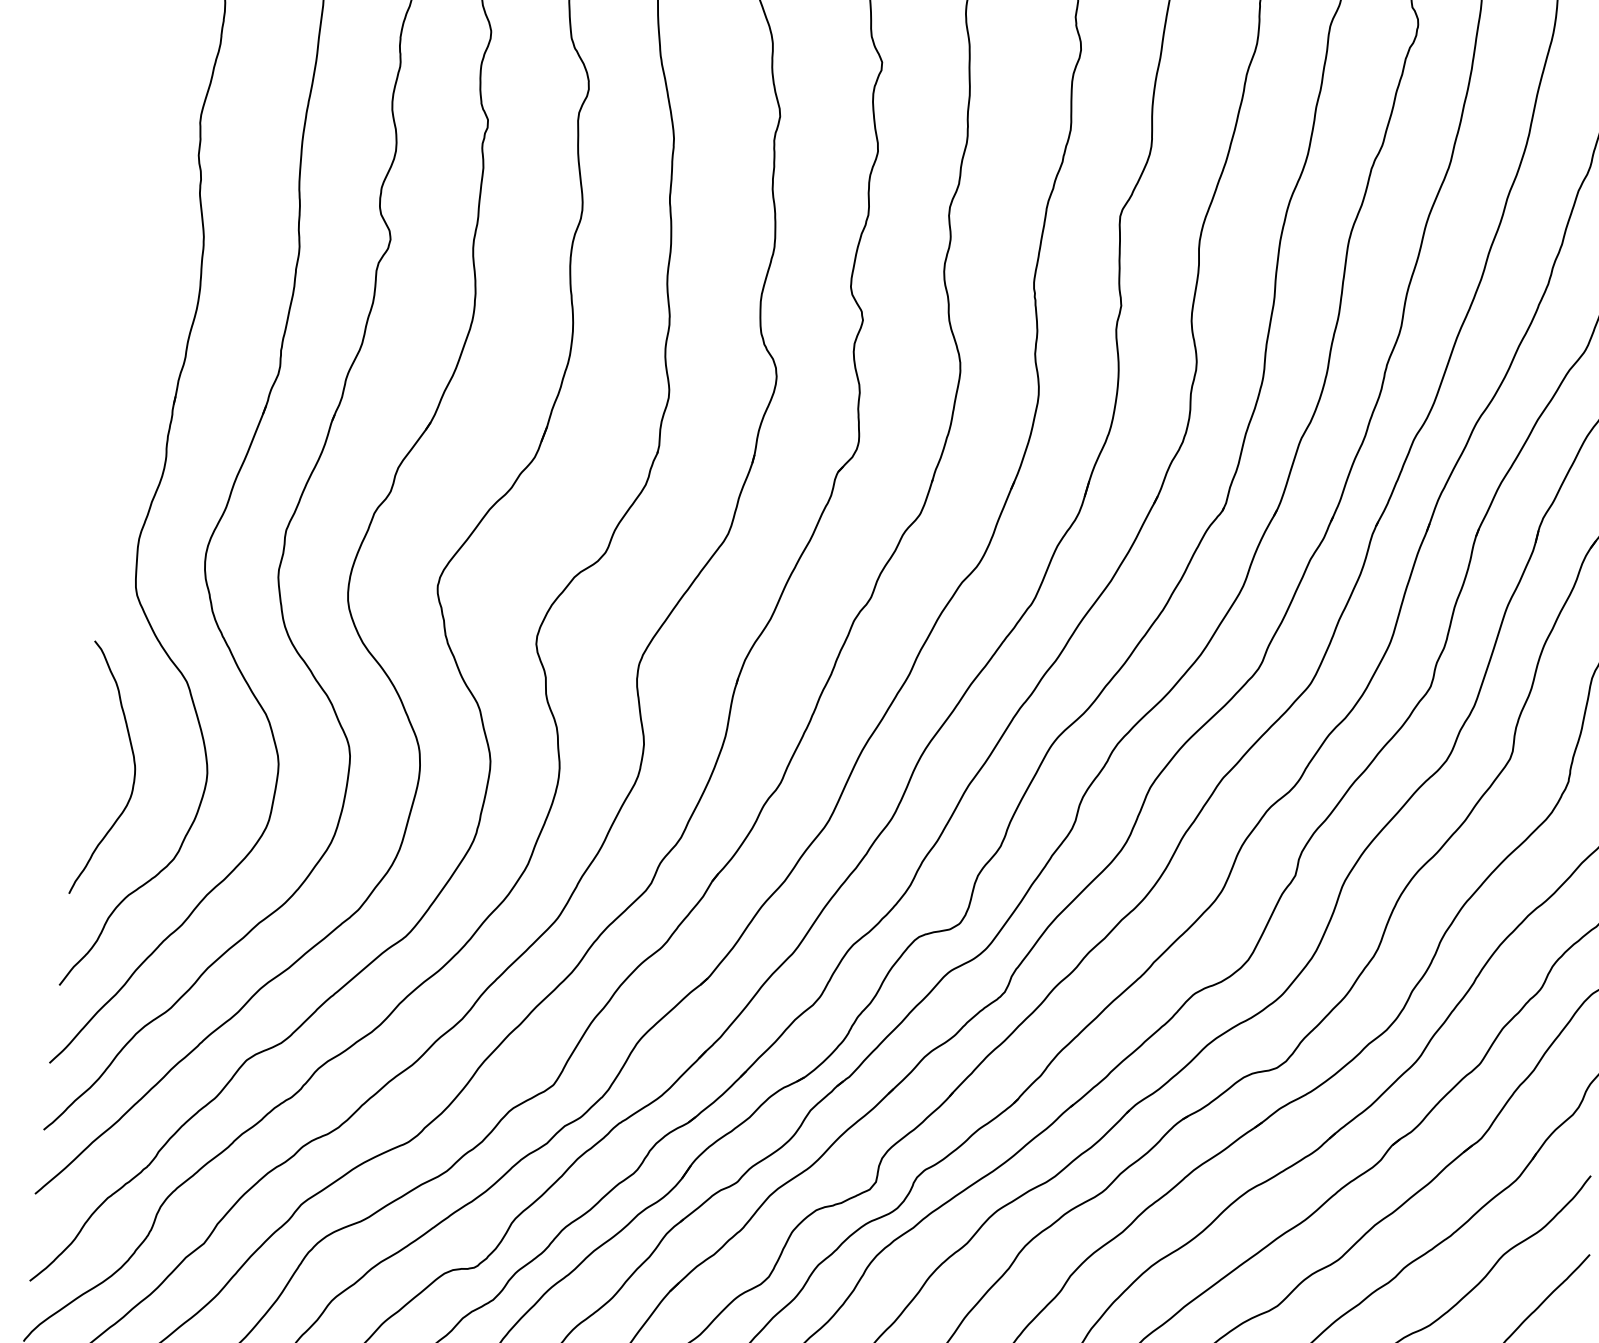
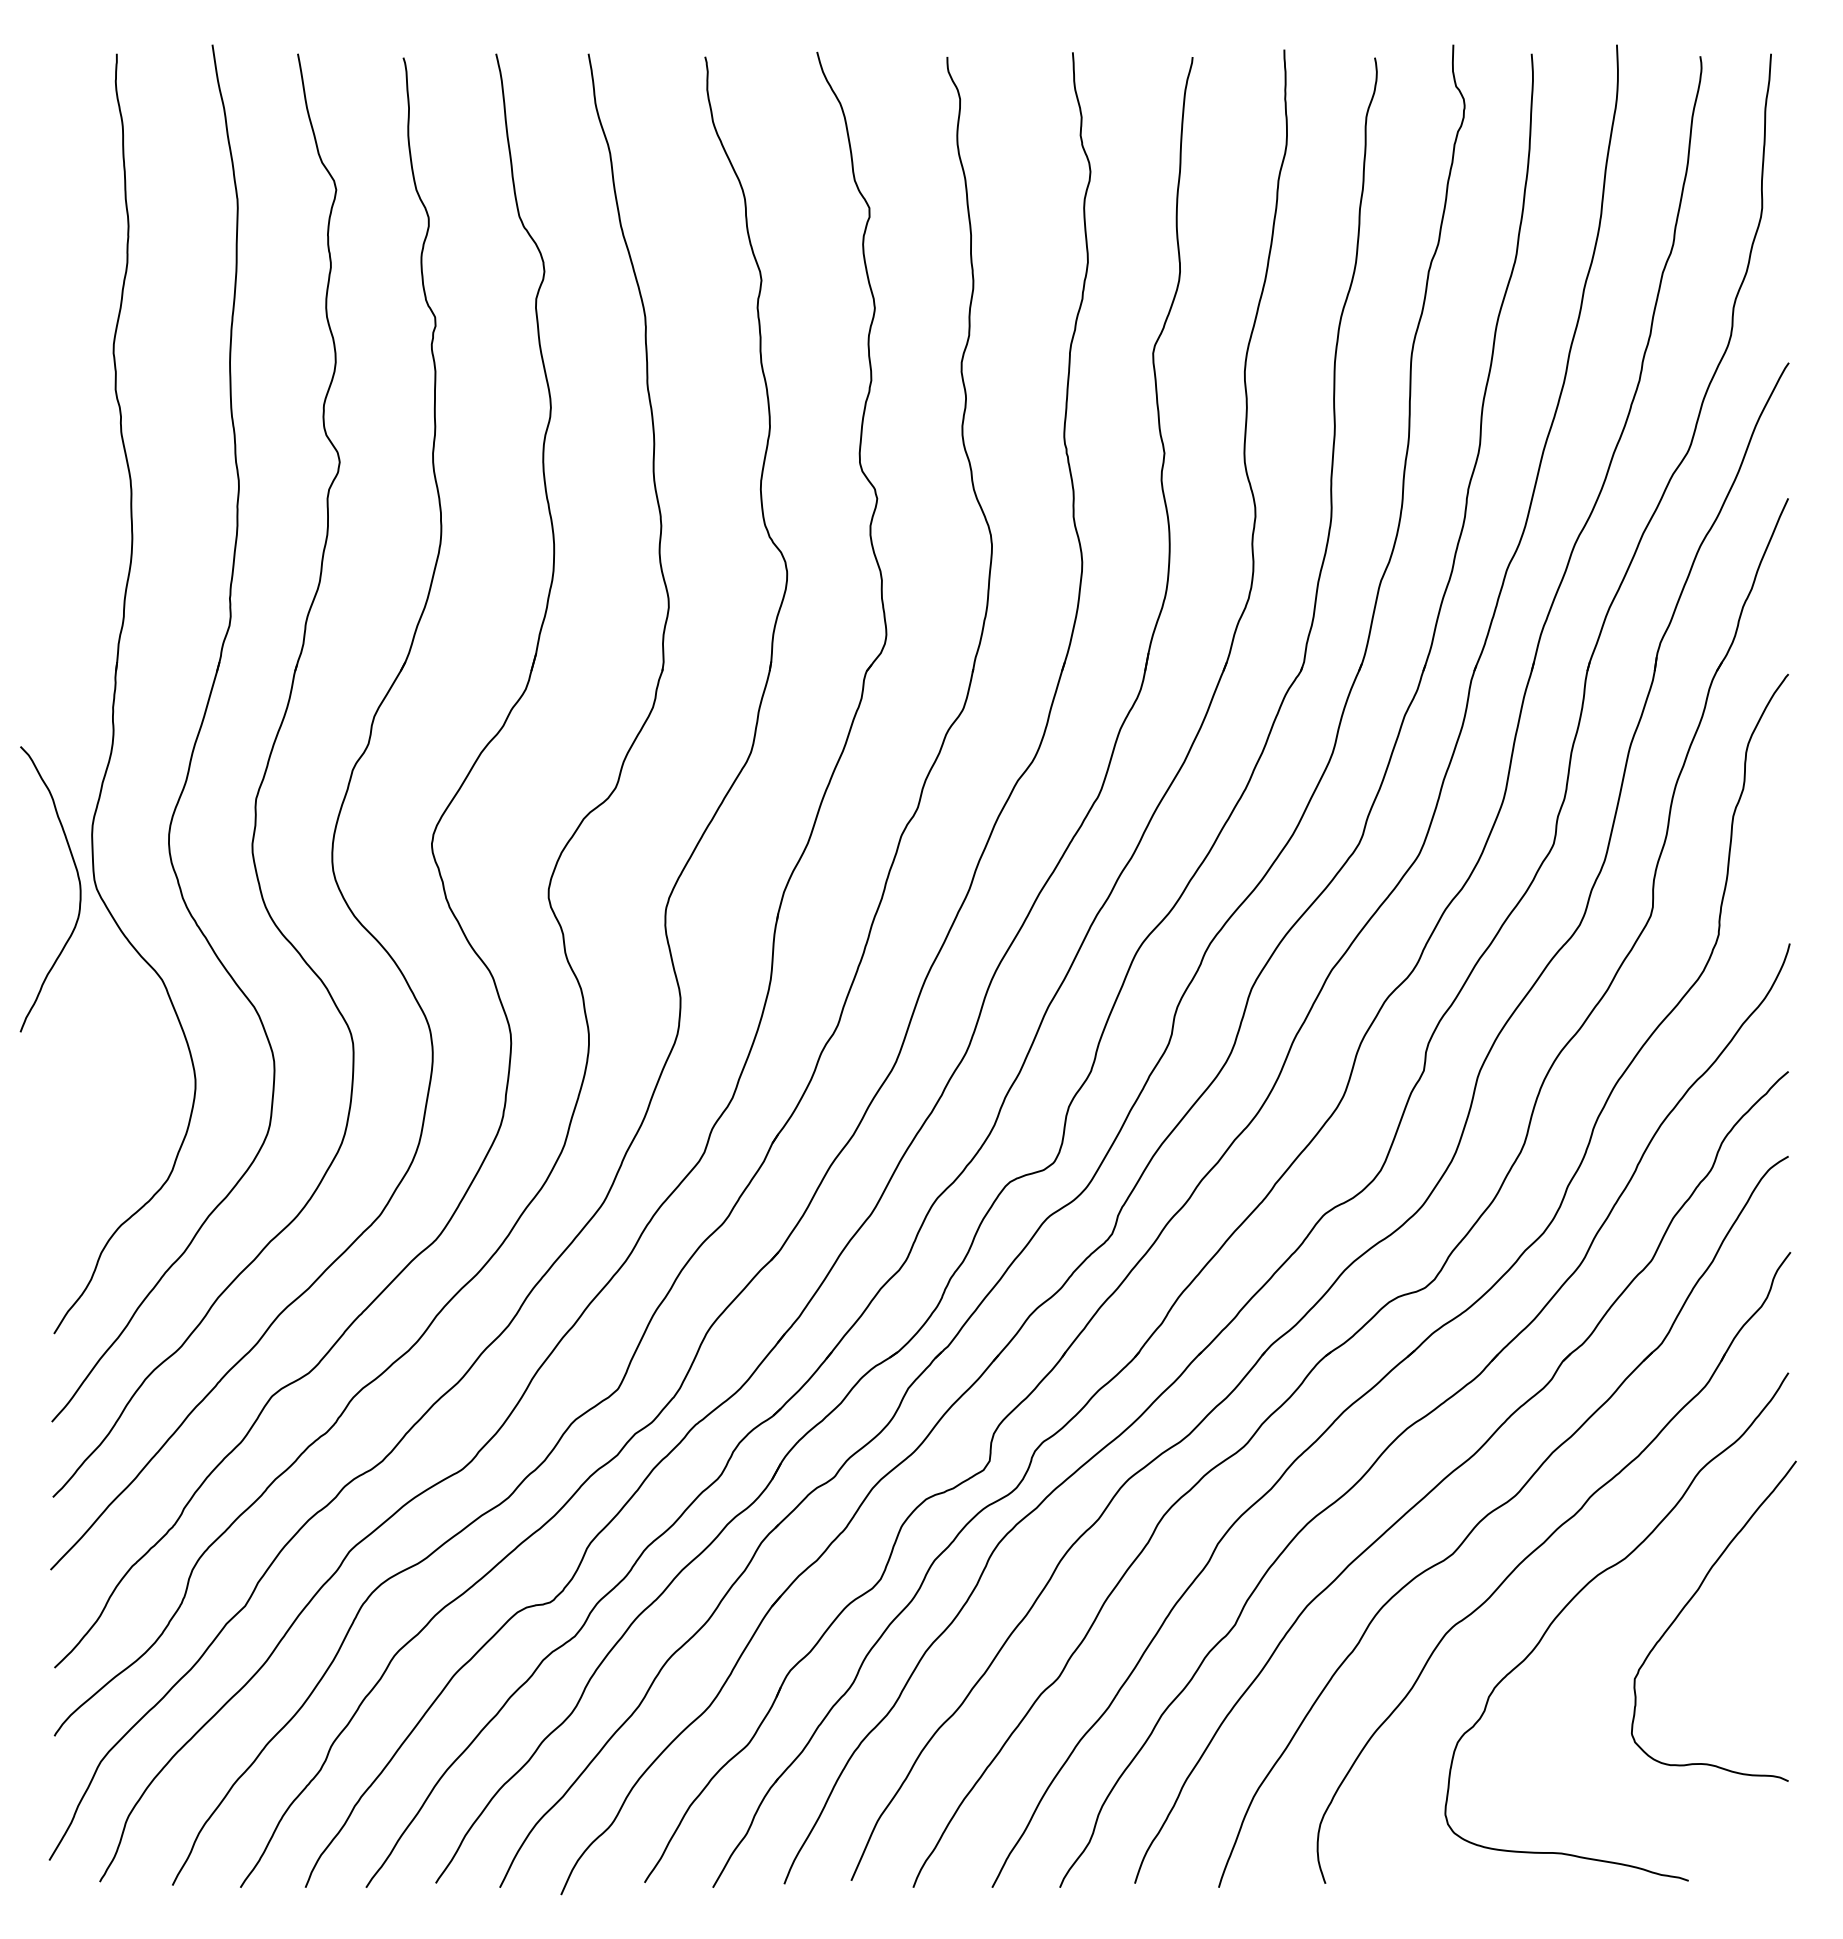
curve: (134, 772) -> (79, 889), moved

